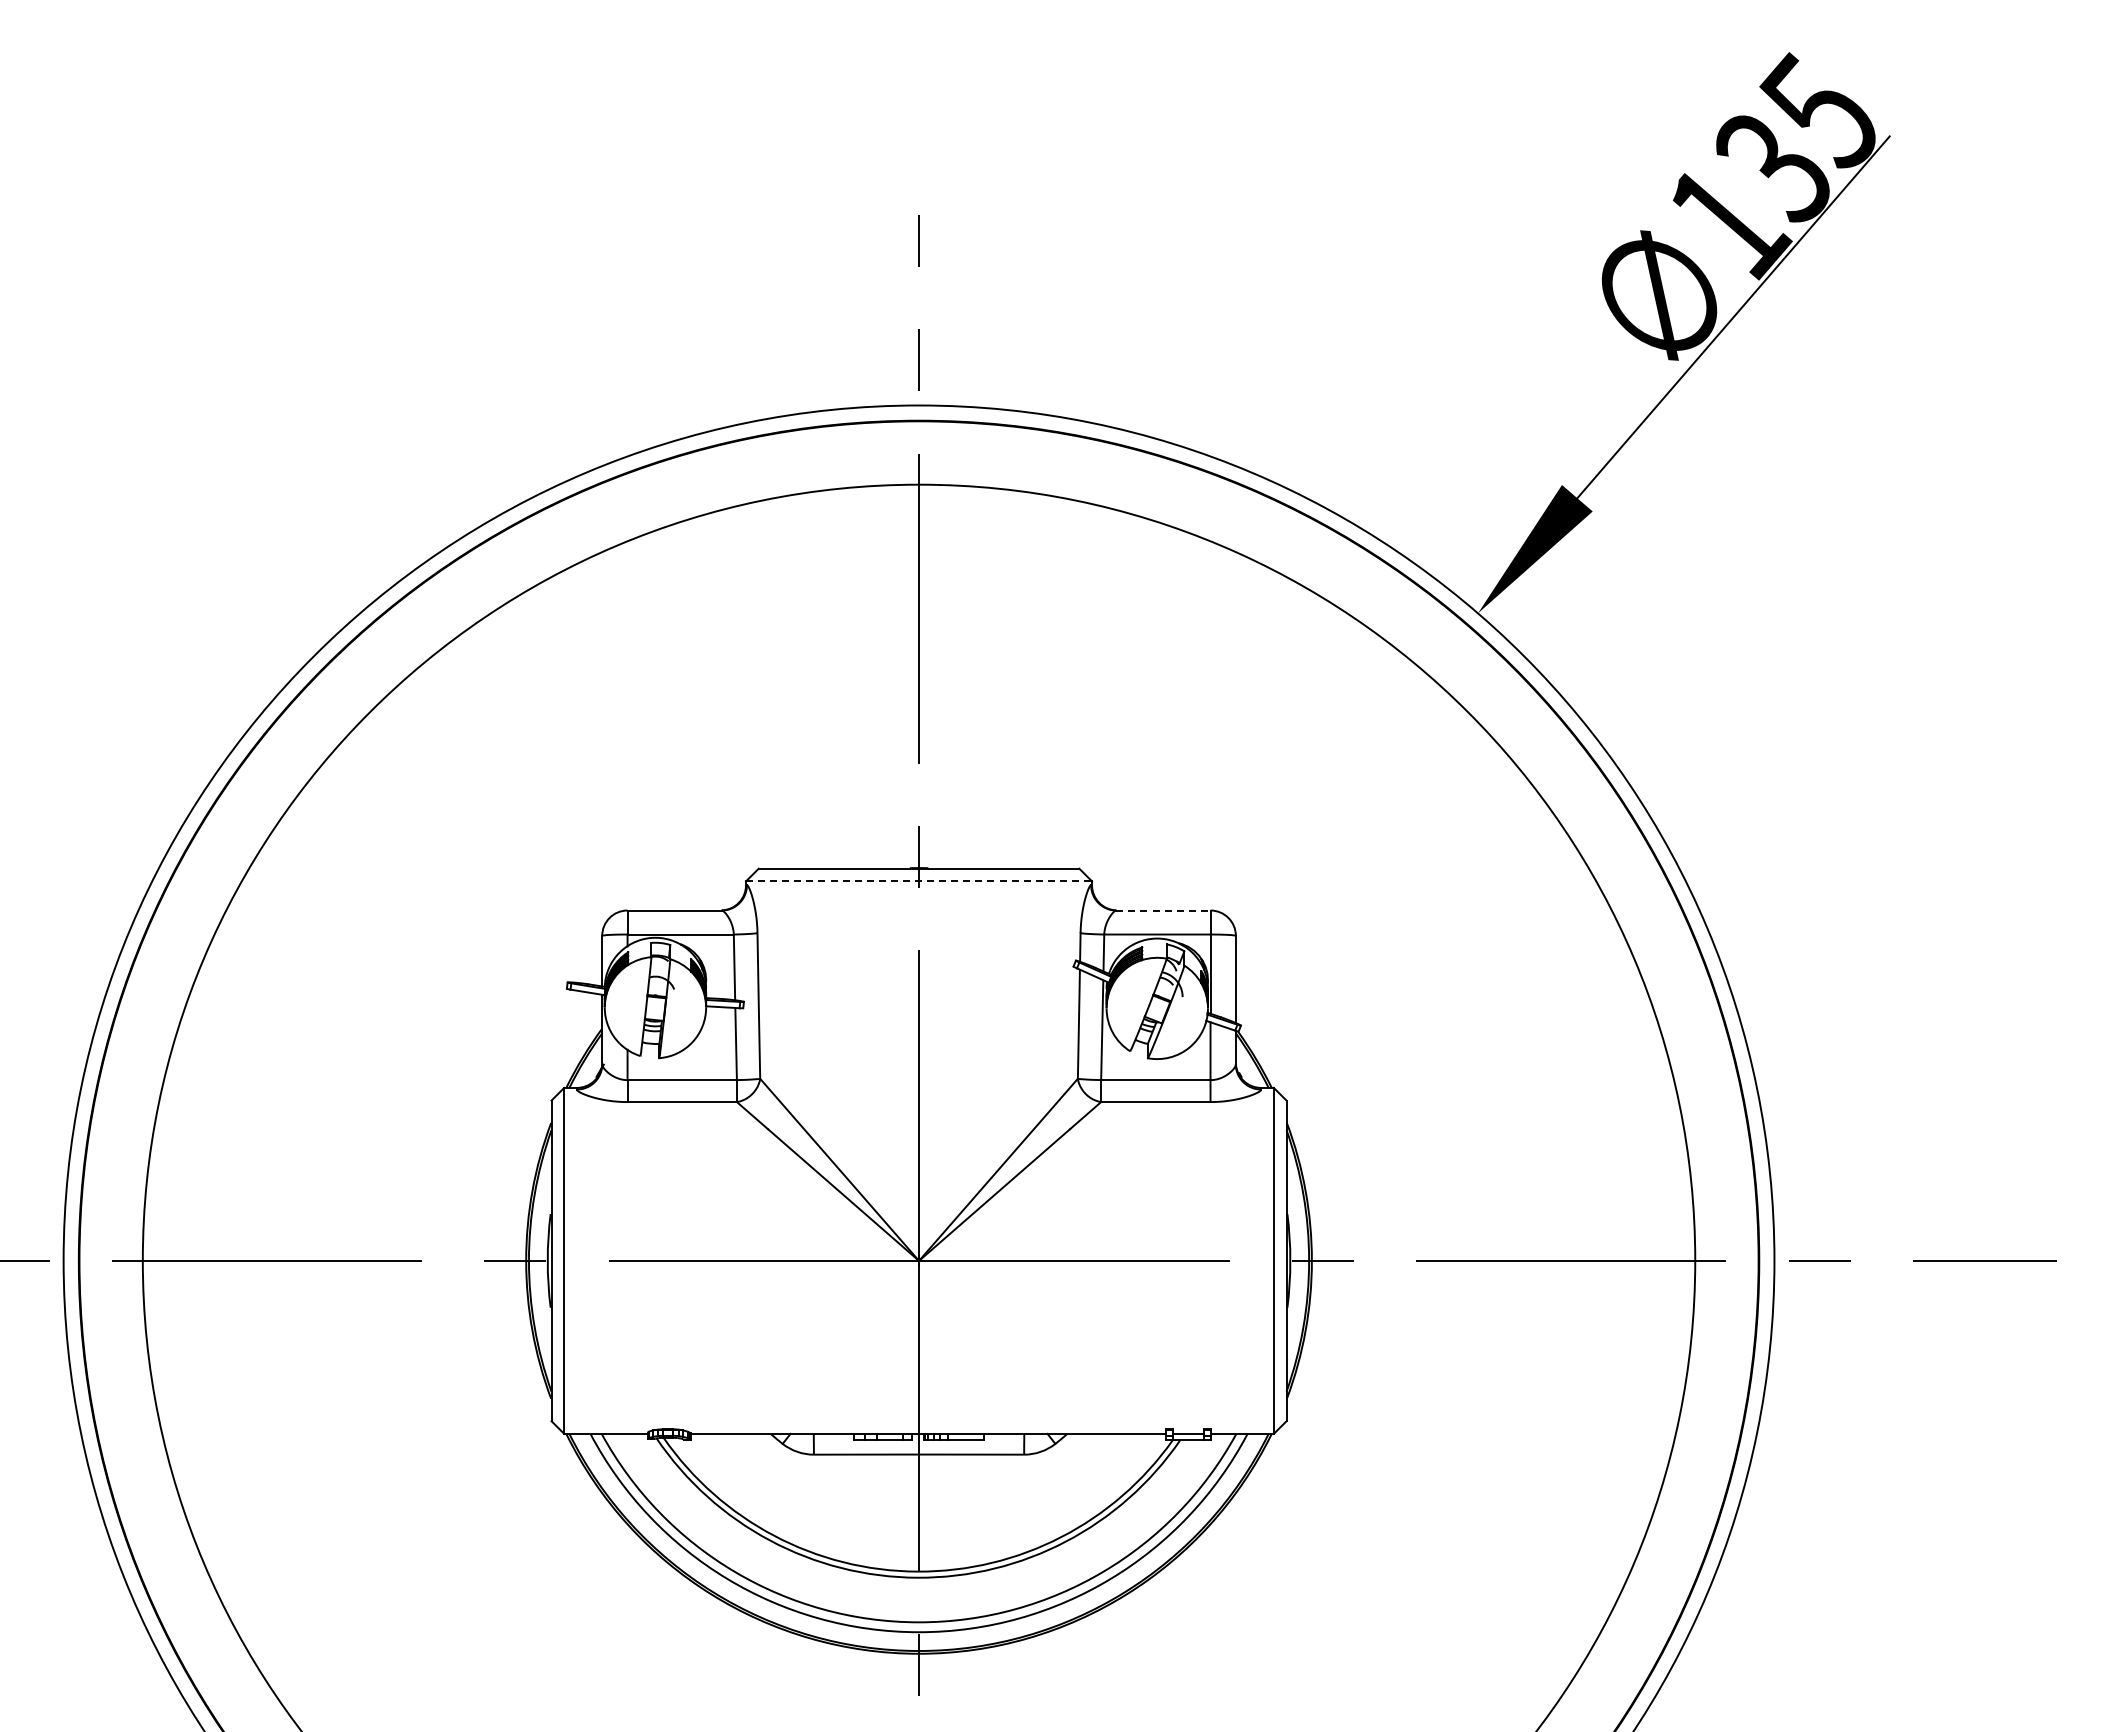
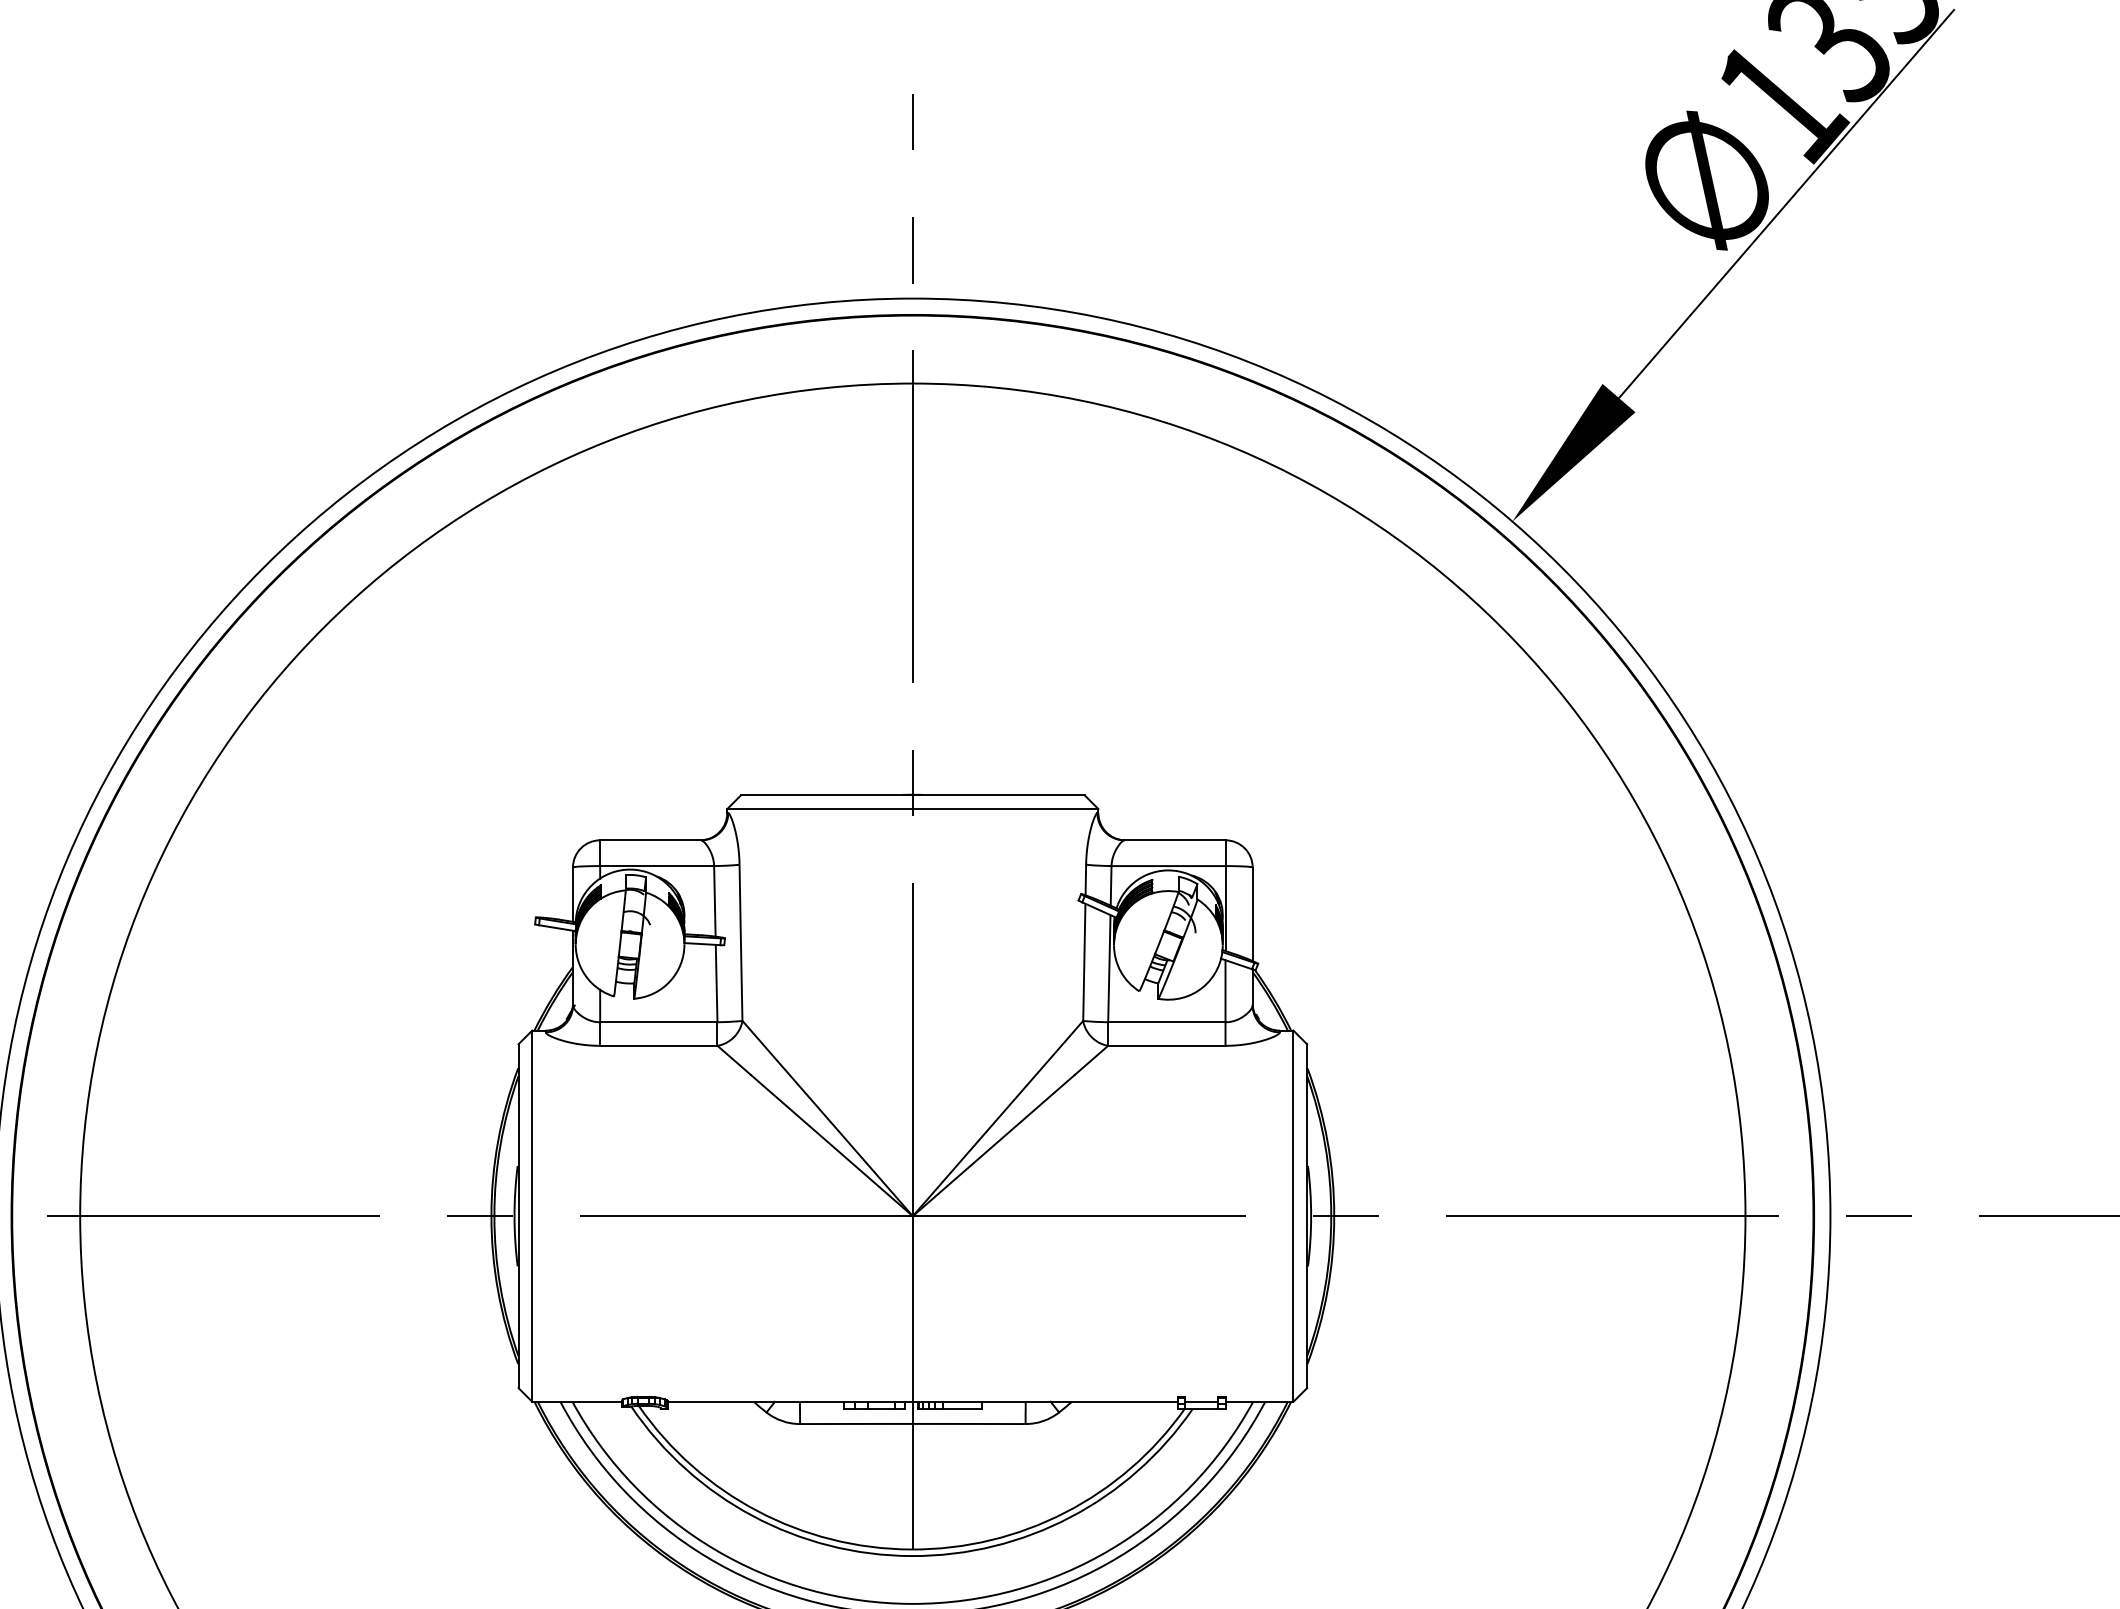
line: (919, 881) -> (913, 809), dashed -> solid
line: (1163, 910) -> (1175, 840), dashed -> solid

